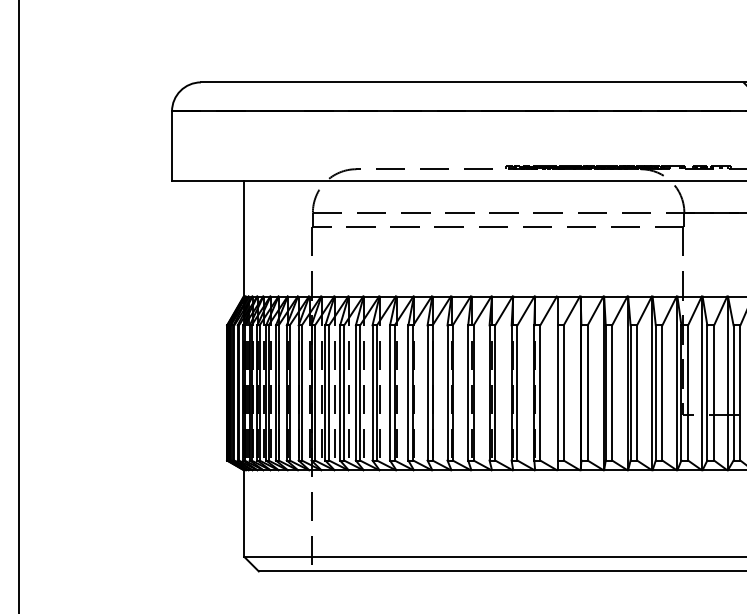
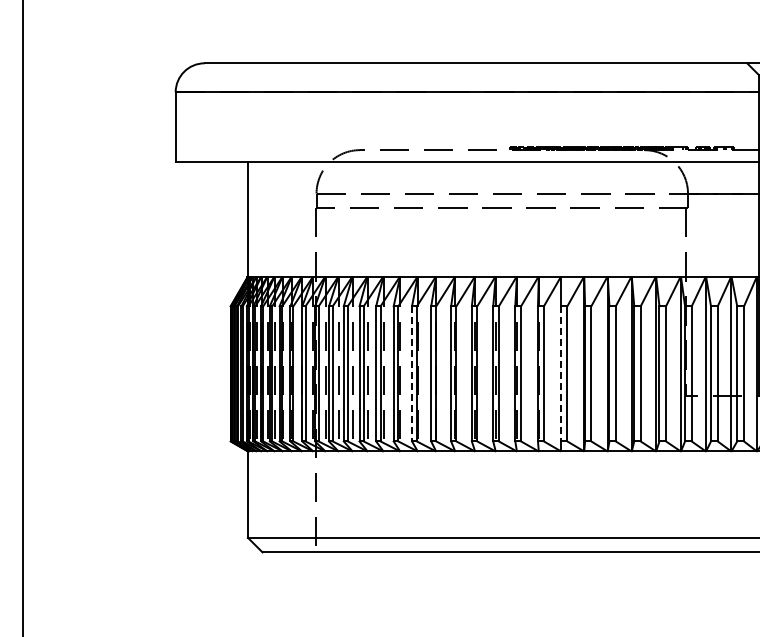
line: (408, 392) -> (412, 373), solid -> dashed
line: (557, 392) -> (561, 373), solid -> dashed

